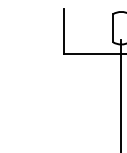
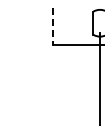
line: (64, 32) -> (53, 26), solid -> dashed

